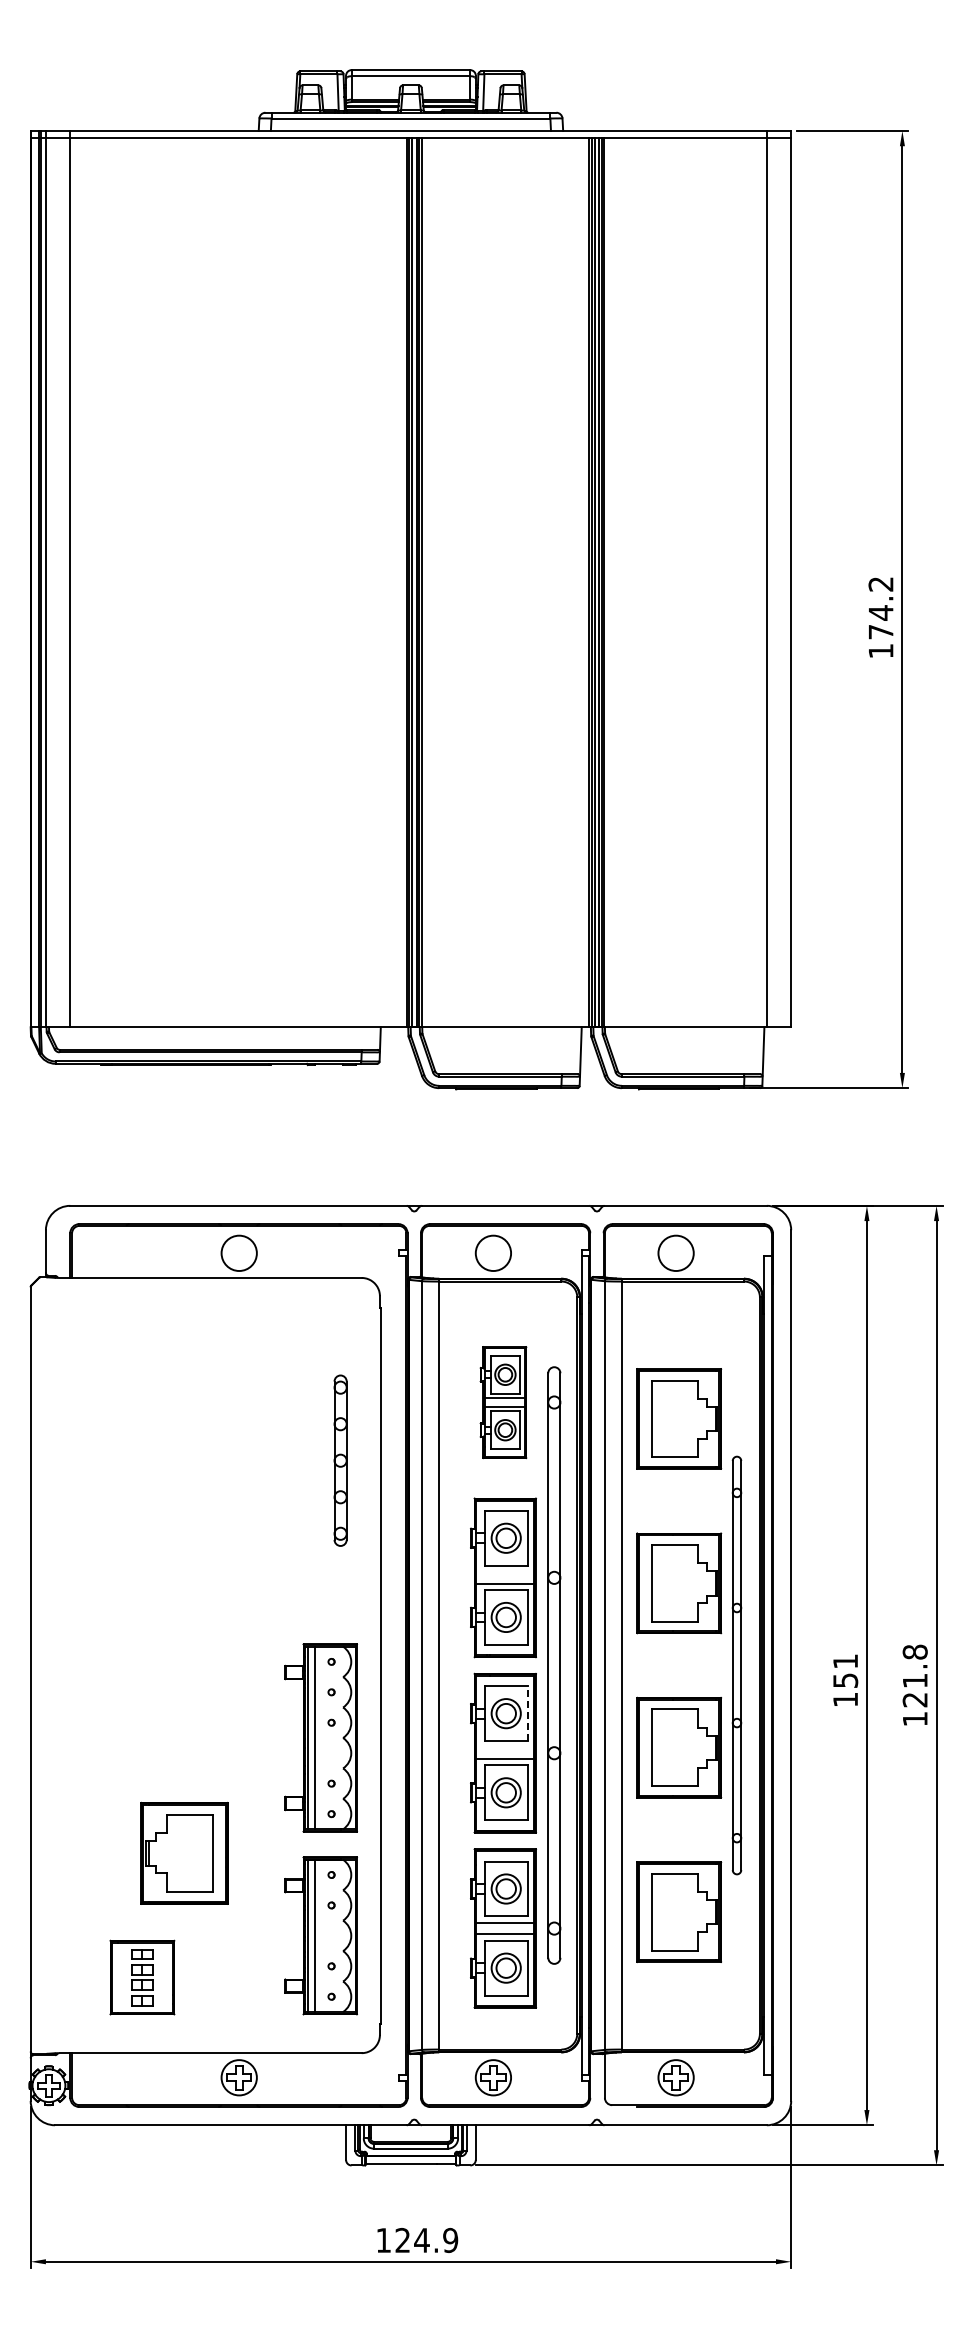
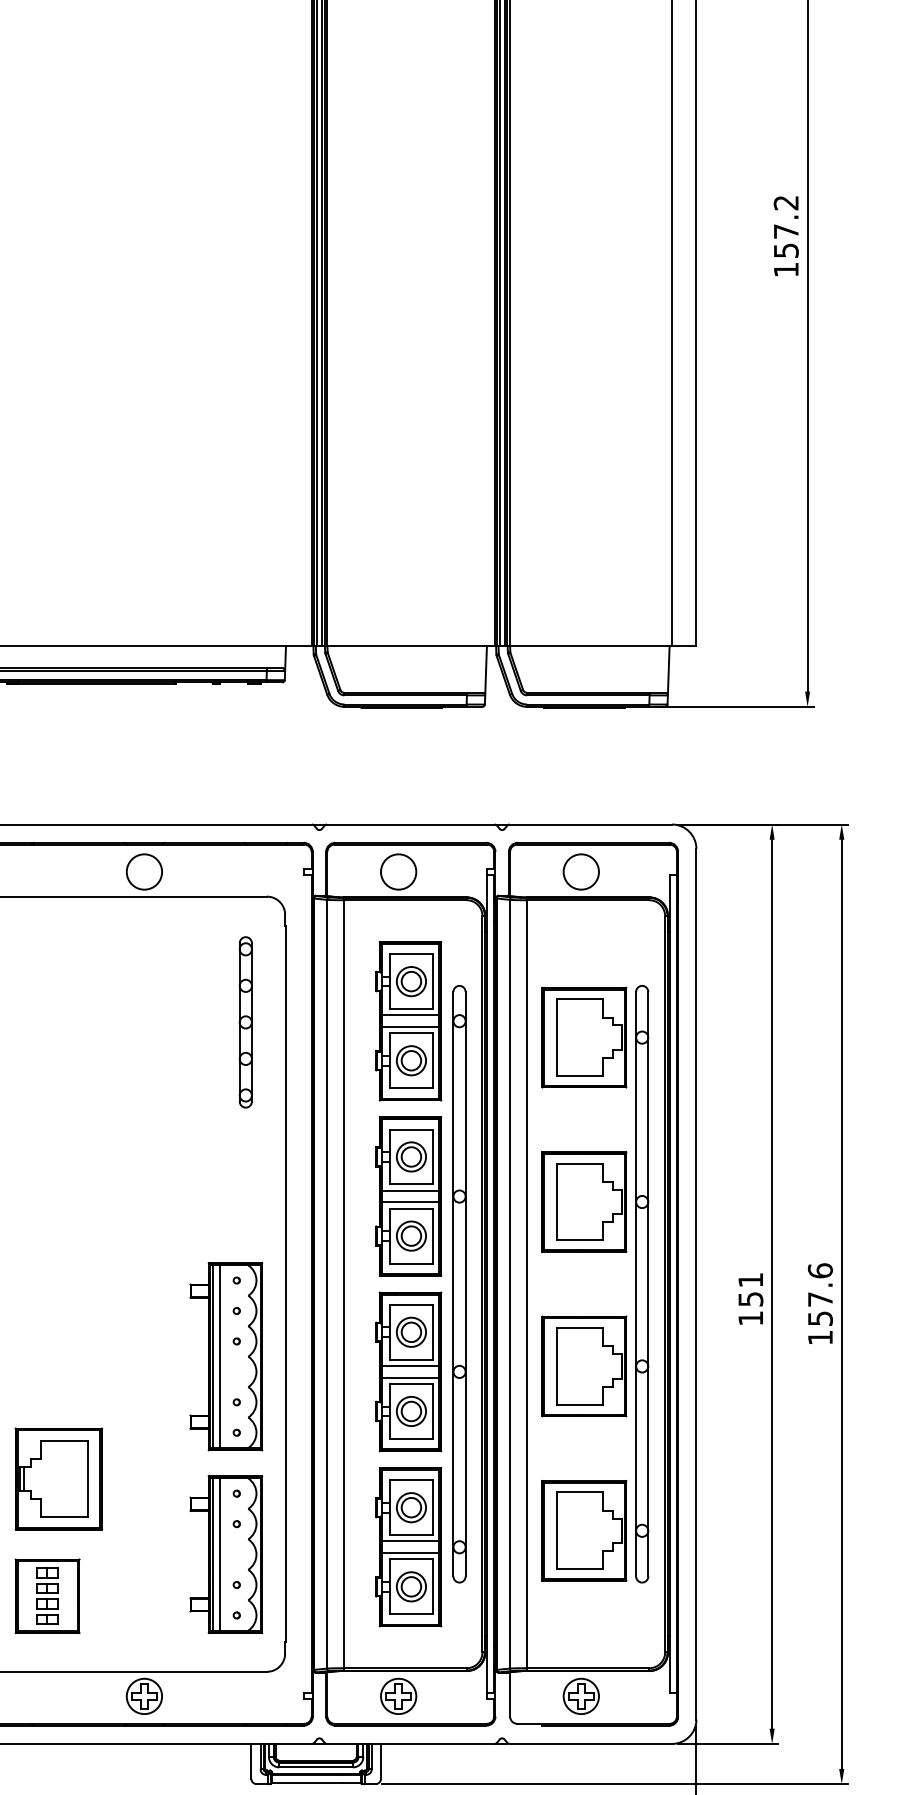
text: (881, 622) -> (786, 241), 174.2 -> 157.2
part: (503, 1402) -> (408, 1021), size x1.43
part: (340, 1460) -> (245, 1022), moved
line: (505, 1572) -> (410, 1191), added
part: (736, 1665) -> (641, 1284), size x1.43
text: (914, 1675) -> (819, 1294), 121.8 -> 157.6
line: (527, 1713) -> (432, 1332), dashed -> solid
line: (505, 1747) -> (410, 1366), added
part: (184, 1852) -> (58, 1478), moved

